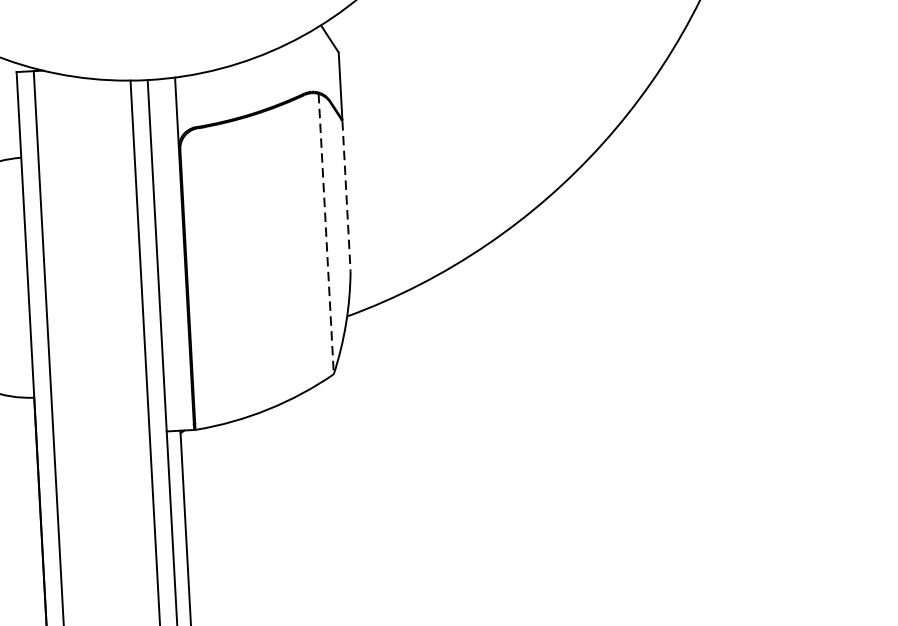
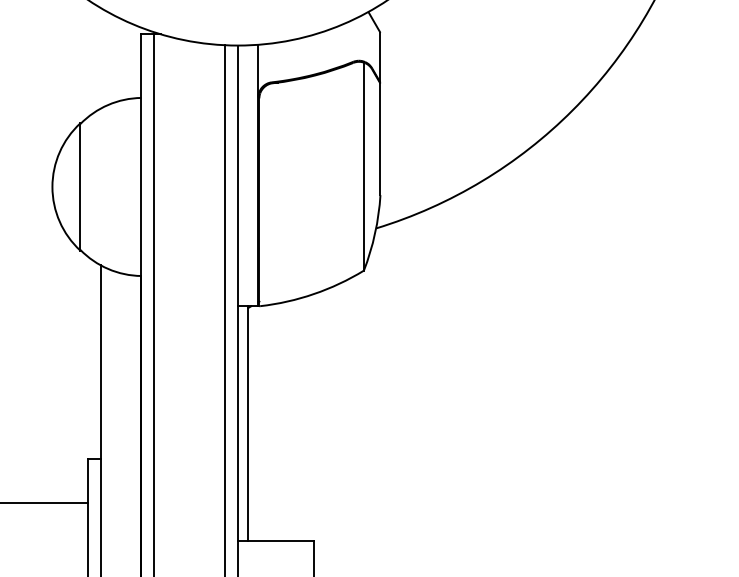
line: (346, 196) -> (380, 139), dashed -> solid
line: (325, 235) -> (363, 167), dashed -> solid

